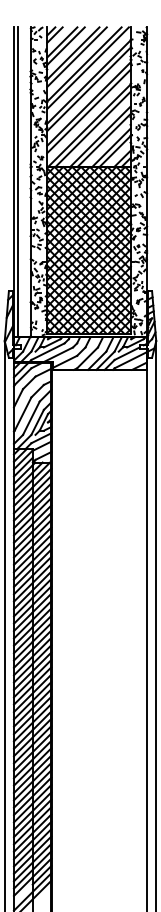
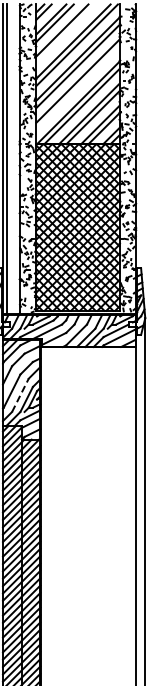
line: (76, 56) -> (65, 33), removed
line: (88, 111) -> (77, 88), removed
line: (31, 418) -> (20, 395), solid -> dashed

